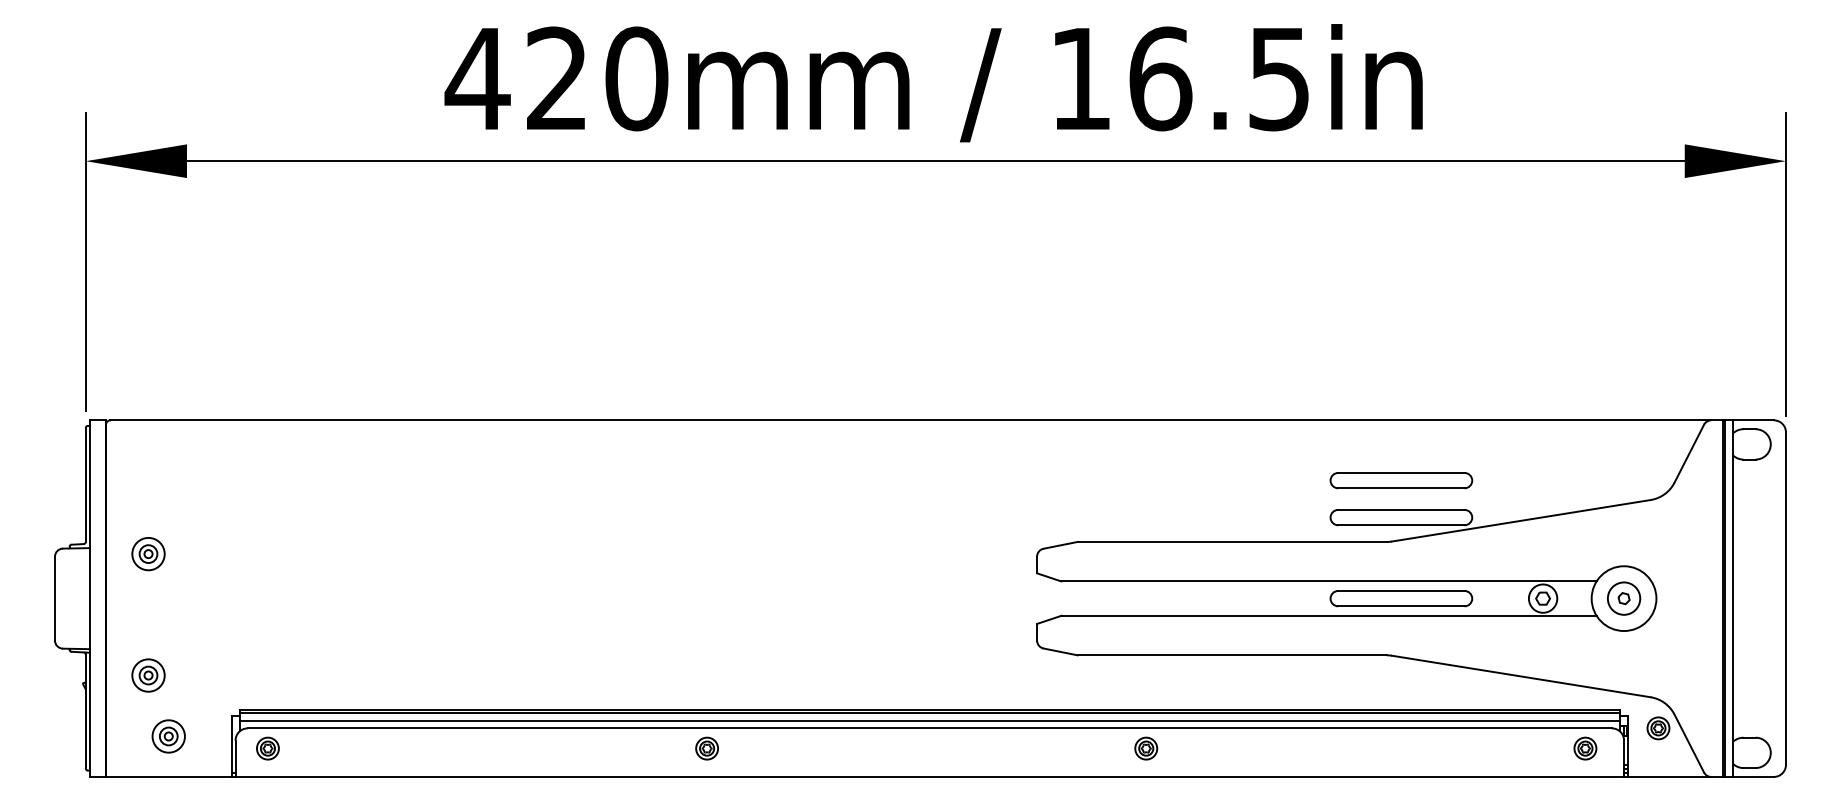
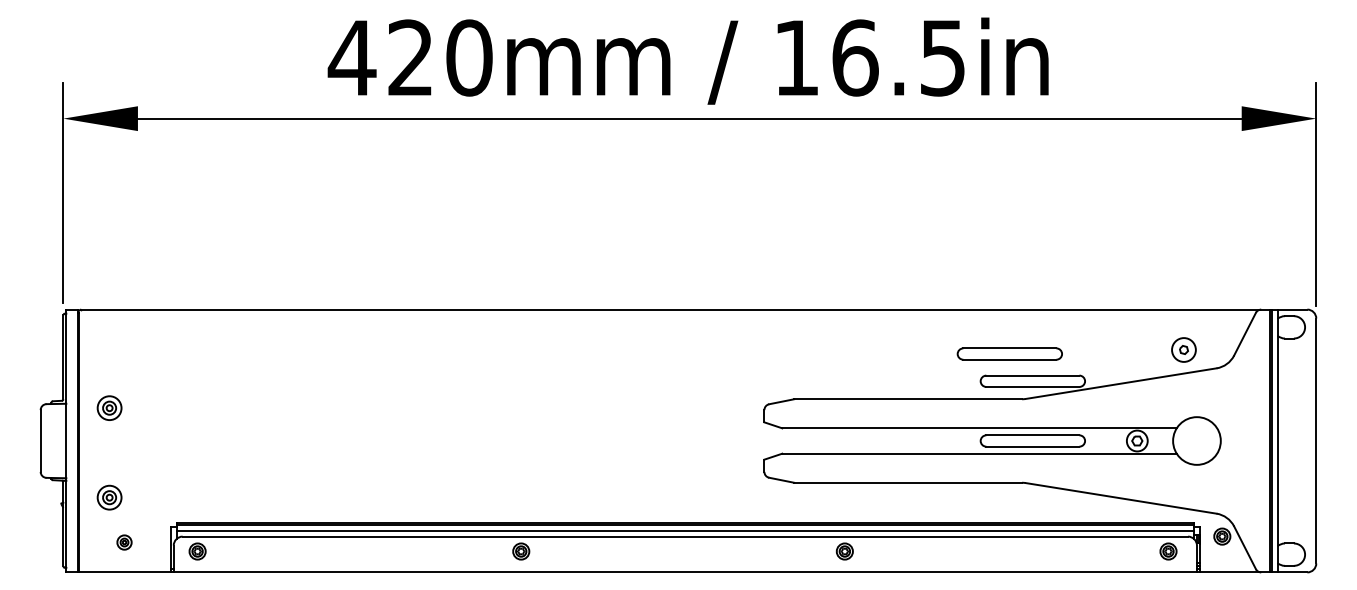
part: (1400, 479) -> (1009, 353), moved
part: (1623, 597) -> (1183, 349), moved
part: (168, 736) -> (124, 542), size x0.6

